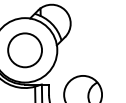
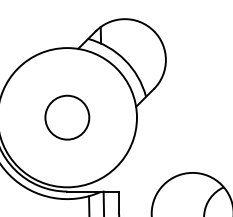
circle: (25, 50) -> (68, 118), size x0.6

